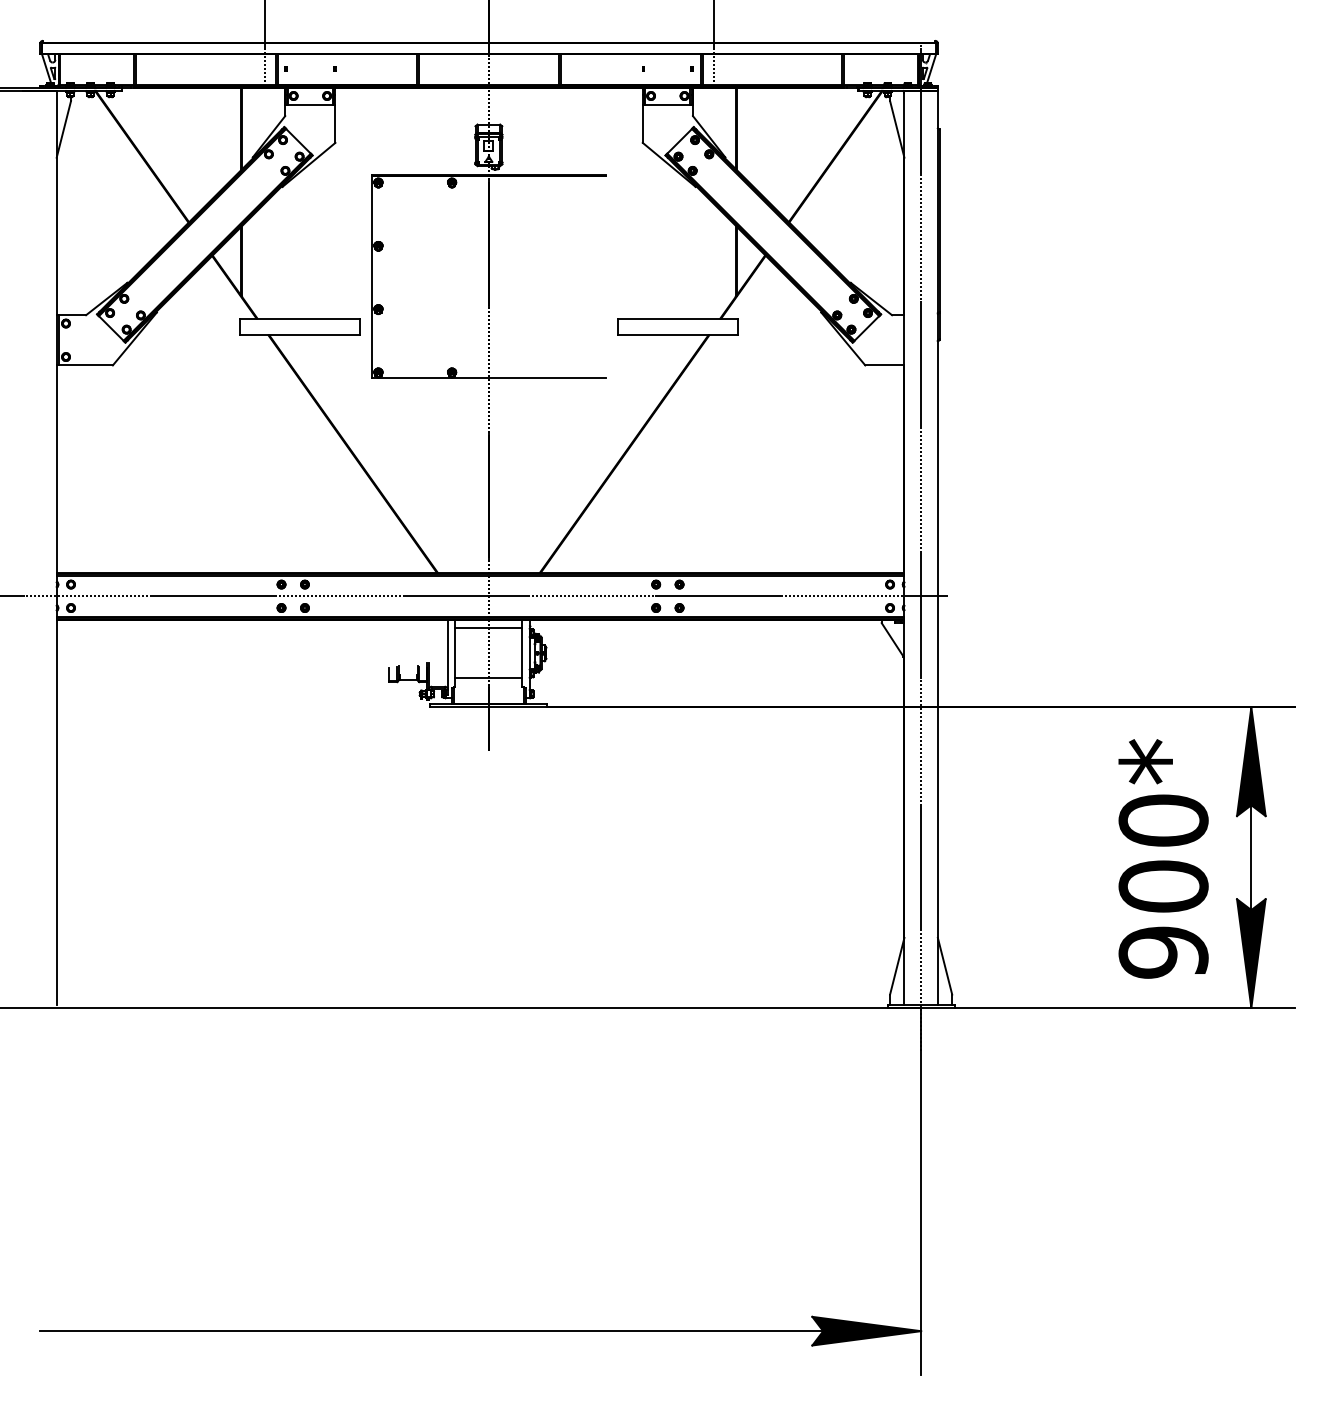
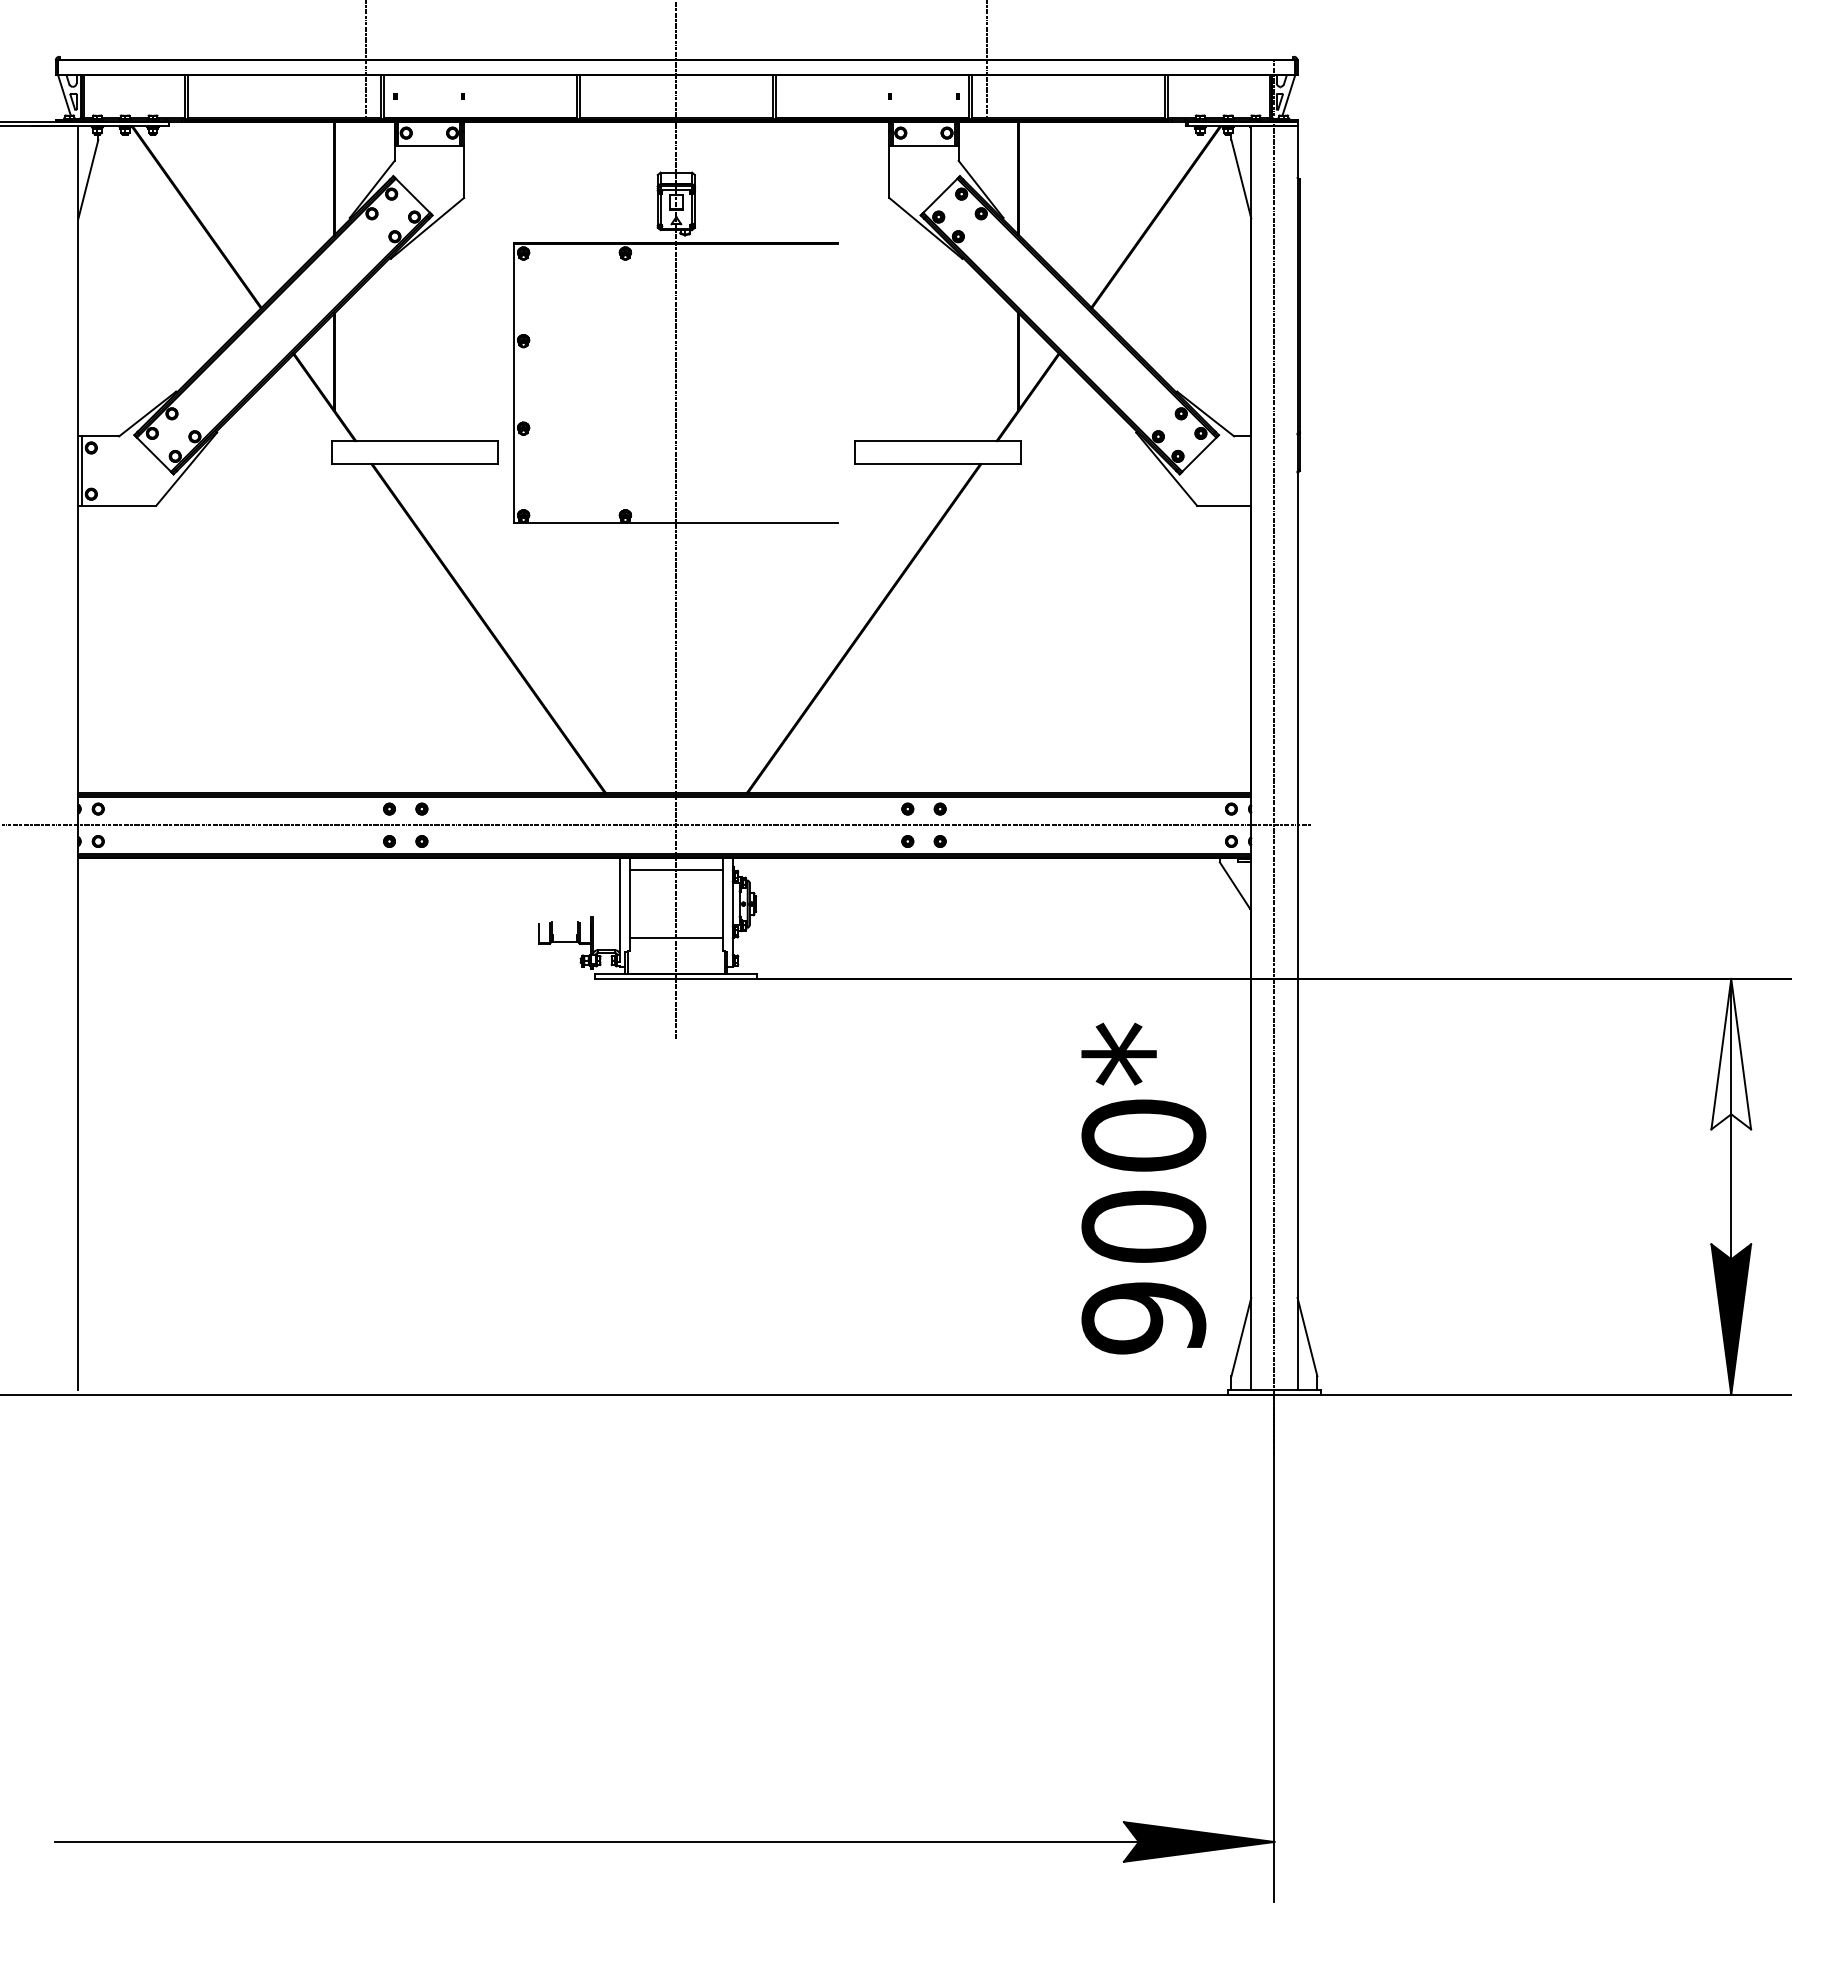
fill: (1251, 761) -> (1731, 1053), removed
text: (1163, 858) -> (1143, 1188), moved

